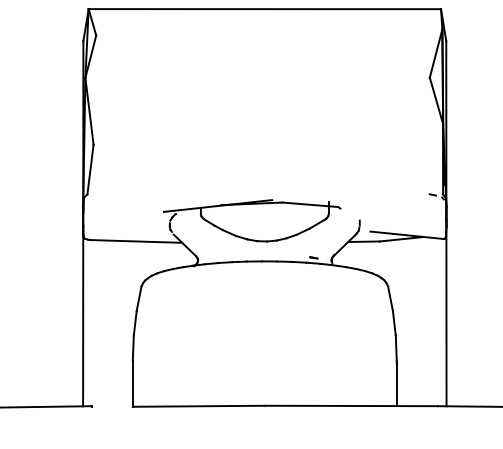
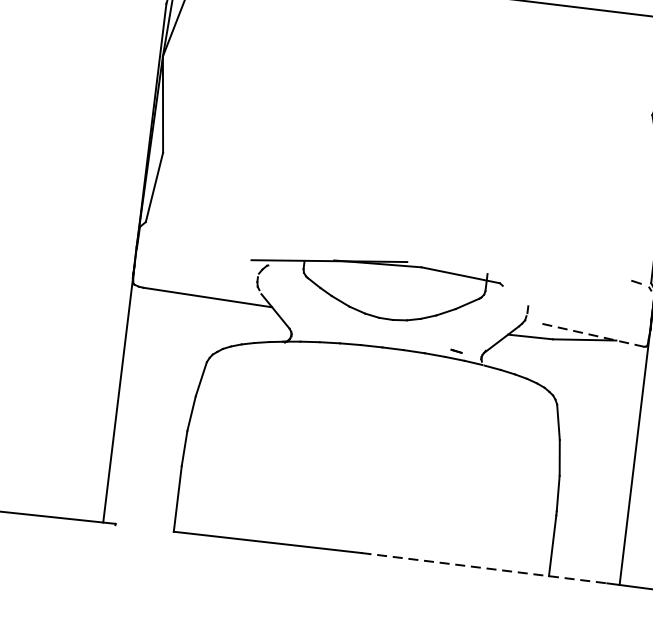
line: (407, 235) -> (593, 335), solid -> dashed
line: (351, 405) -> (484, 567), solid -> dashed

